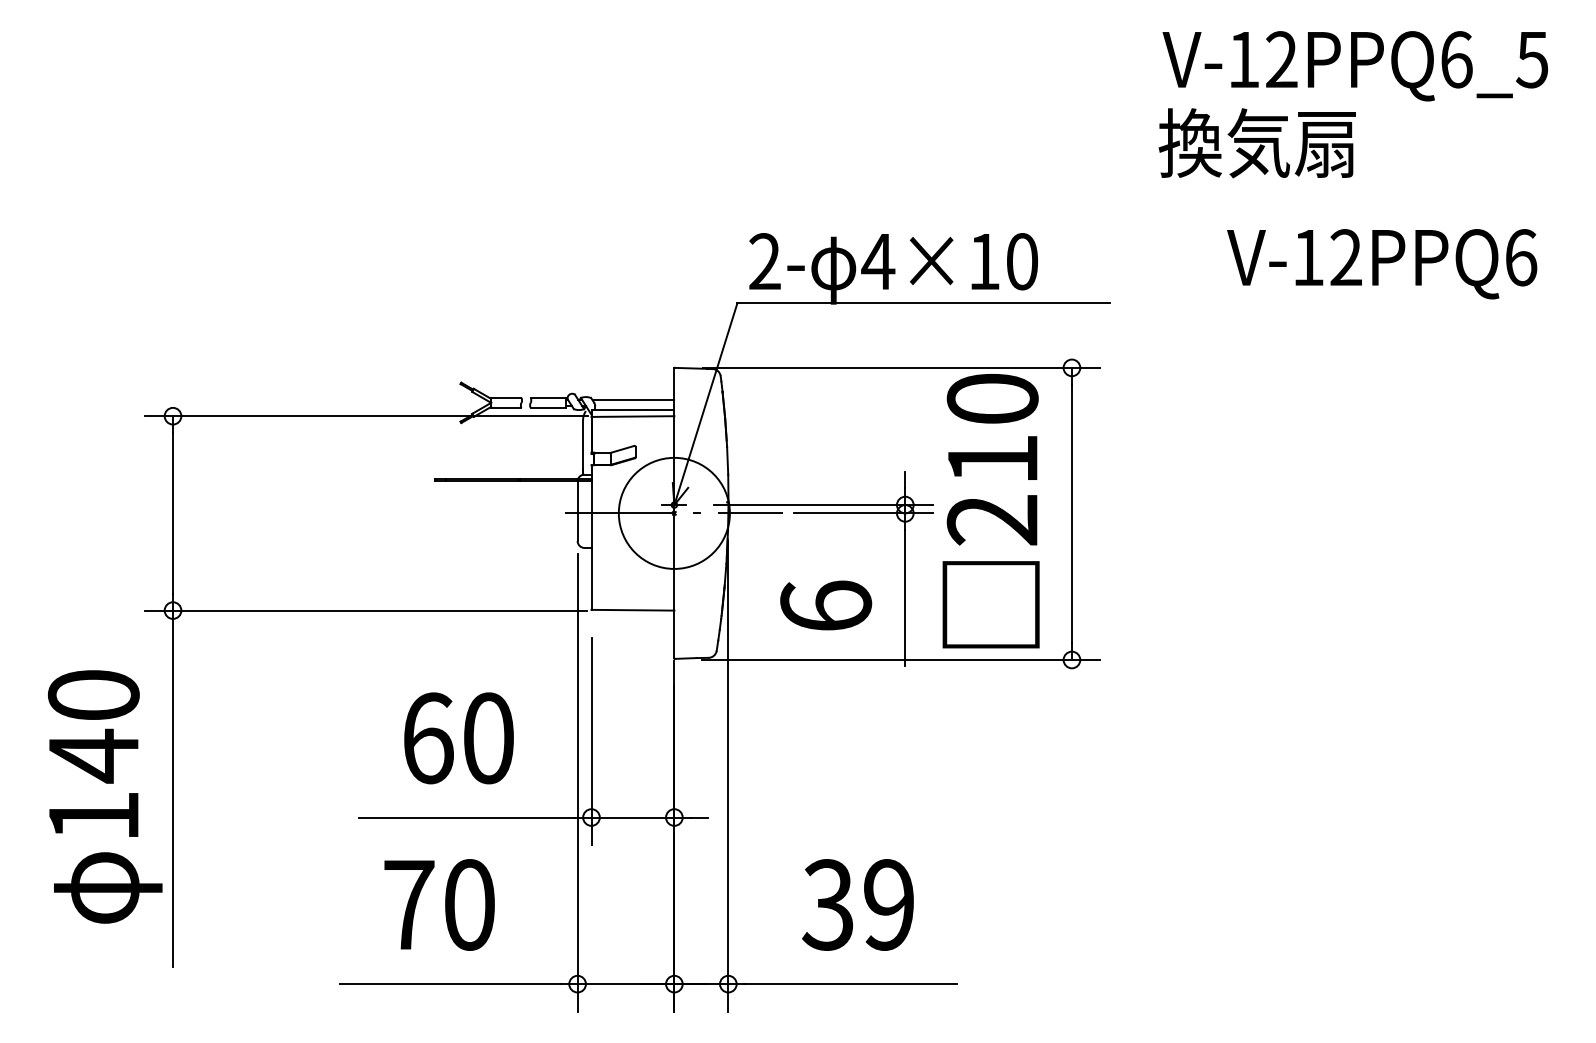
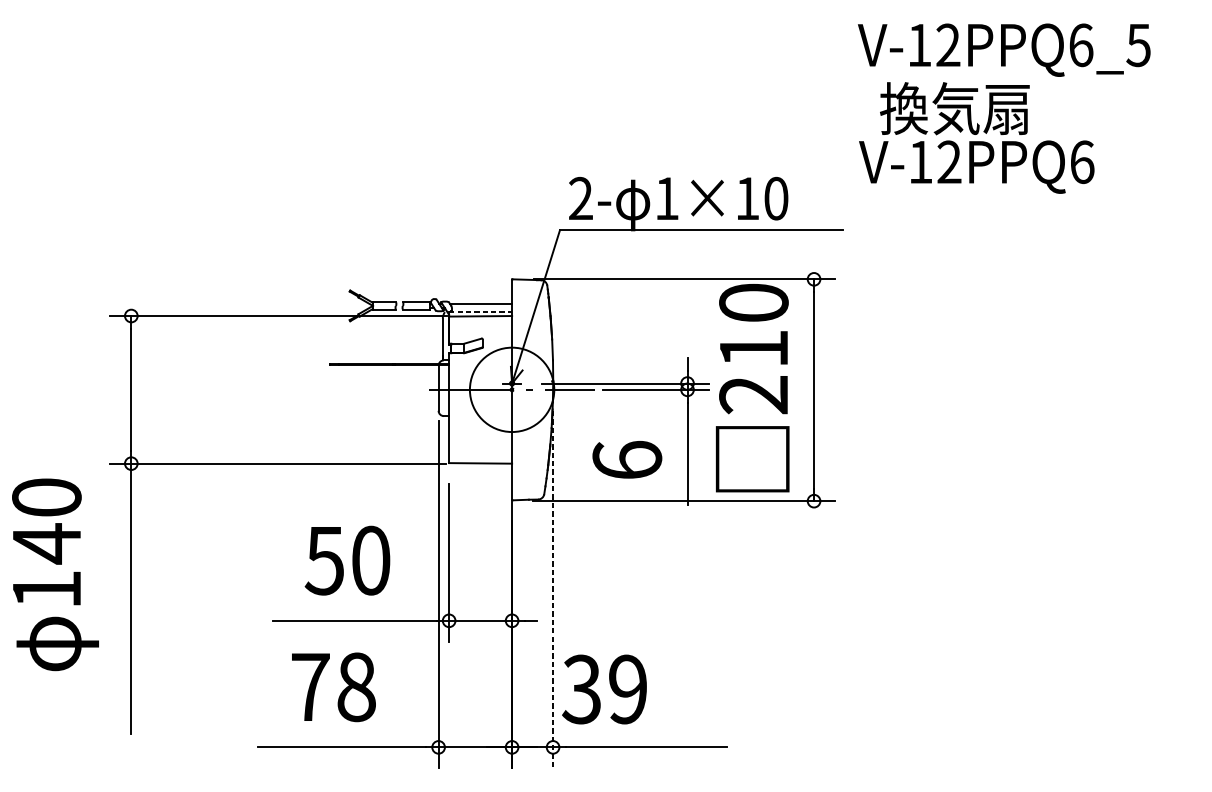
text: (1355, 66) -> (1004, 50), moved
text: (878, 261) -> (667, 198), 4×10 -> 1×10
text: (1382, 264) -> (977, 167), moved
line: (633, 410) -> (481, 311), solid -> dashed
text: (427, 738) -> (324, 560), 60 -> 50
line: (728, 777) -> (553, 590), solid -> dashed
text: (105, 796) -> (55, 574), moved
text: (469, 904) -> (356, 686), 70 -> 78
text: (857, 904) -> (604, 689), moved

